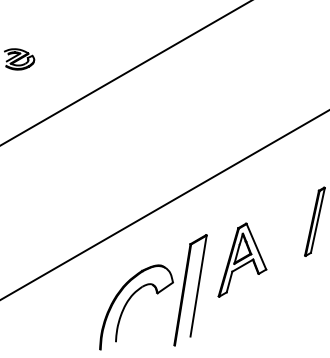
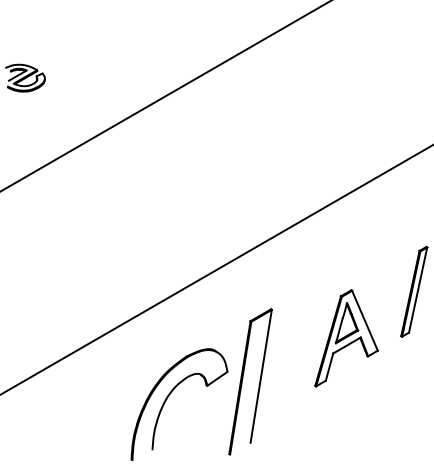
part: (242, 259) -> (346, 337), moved

